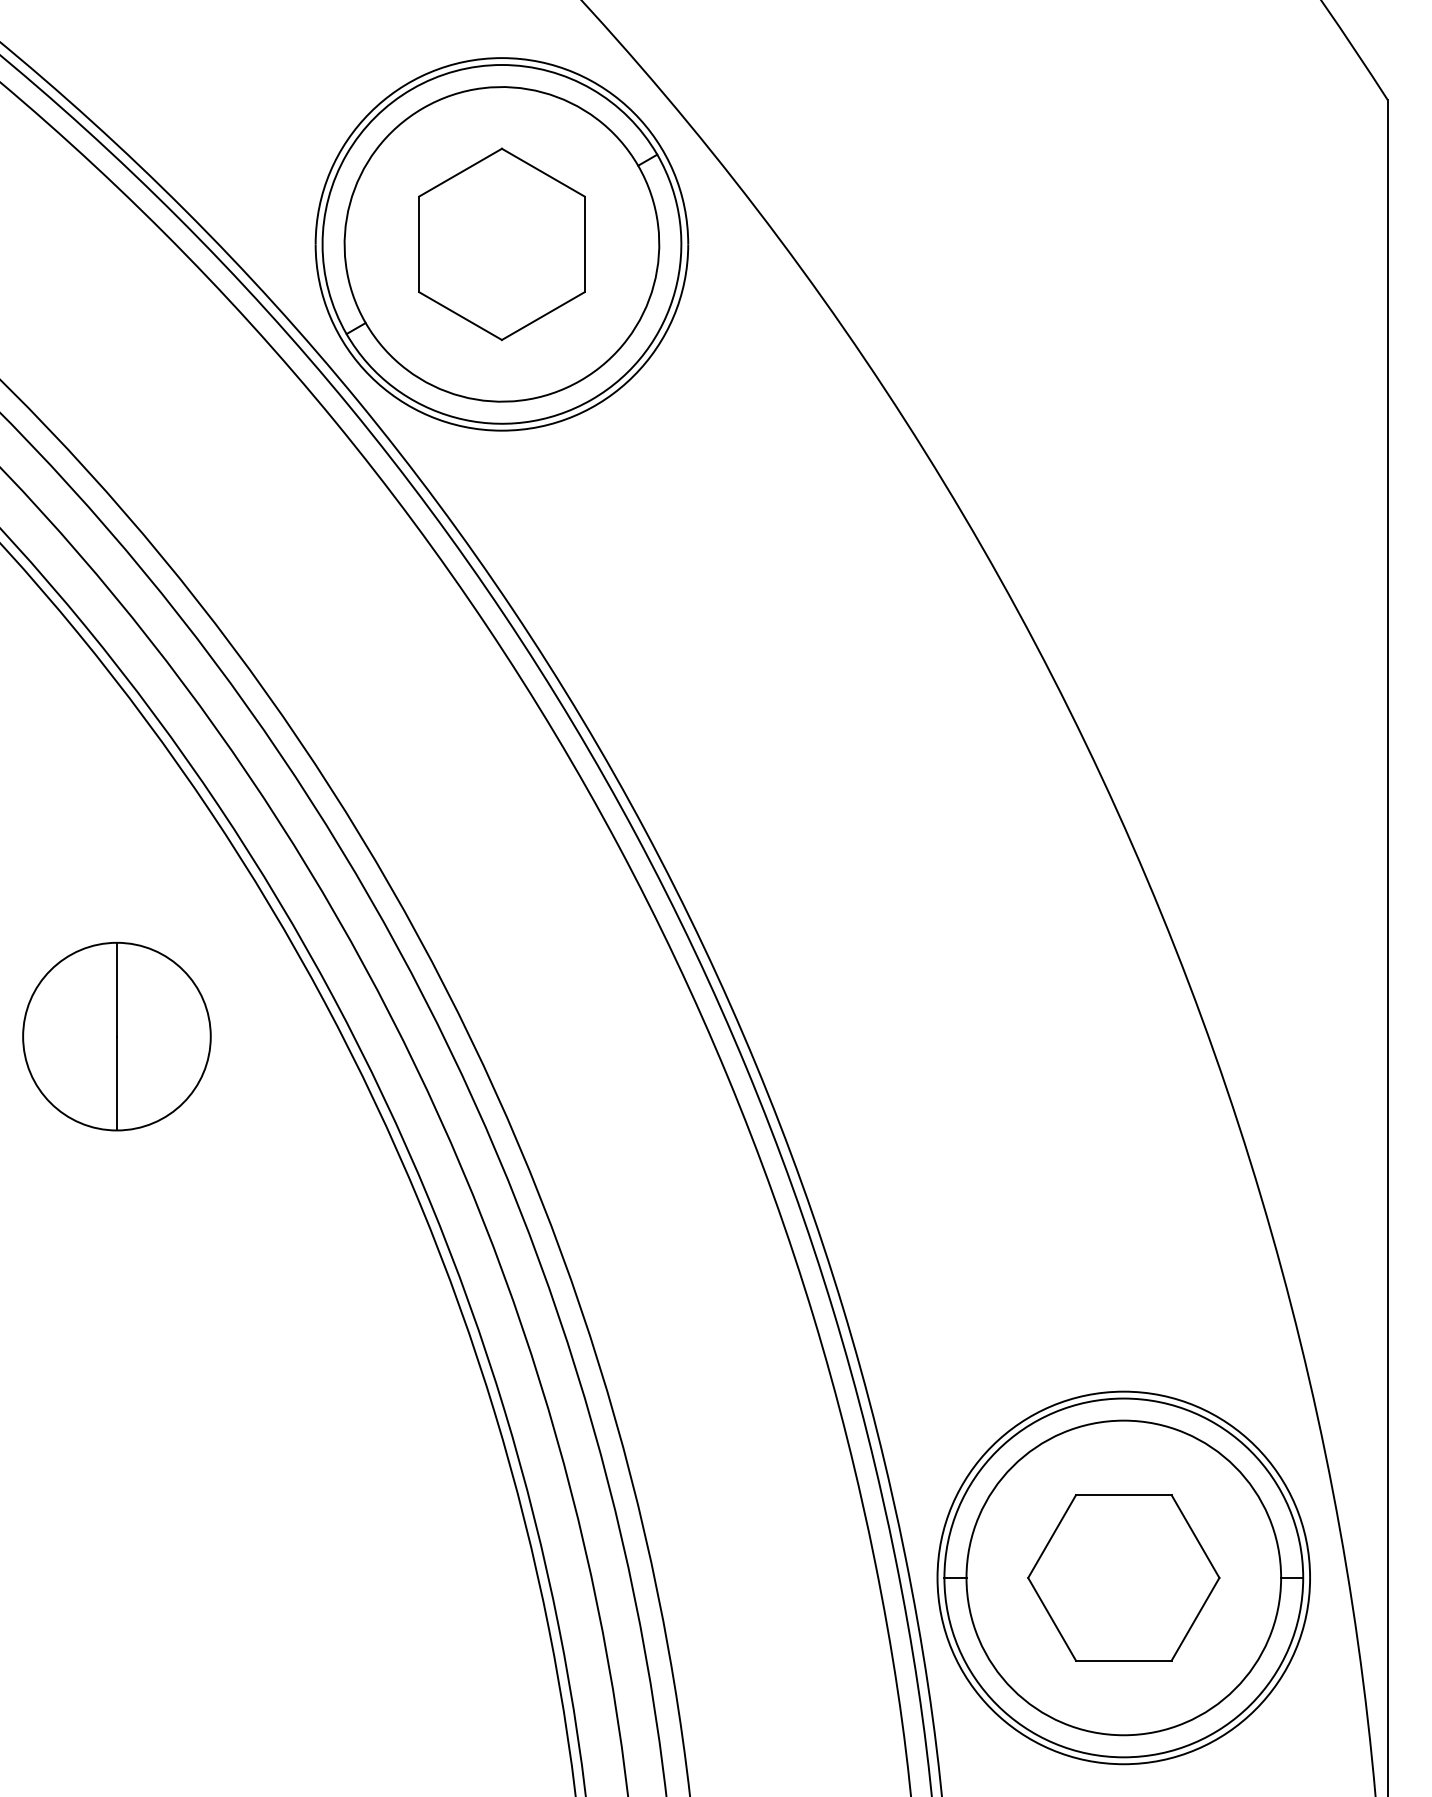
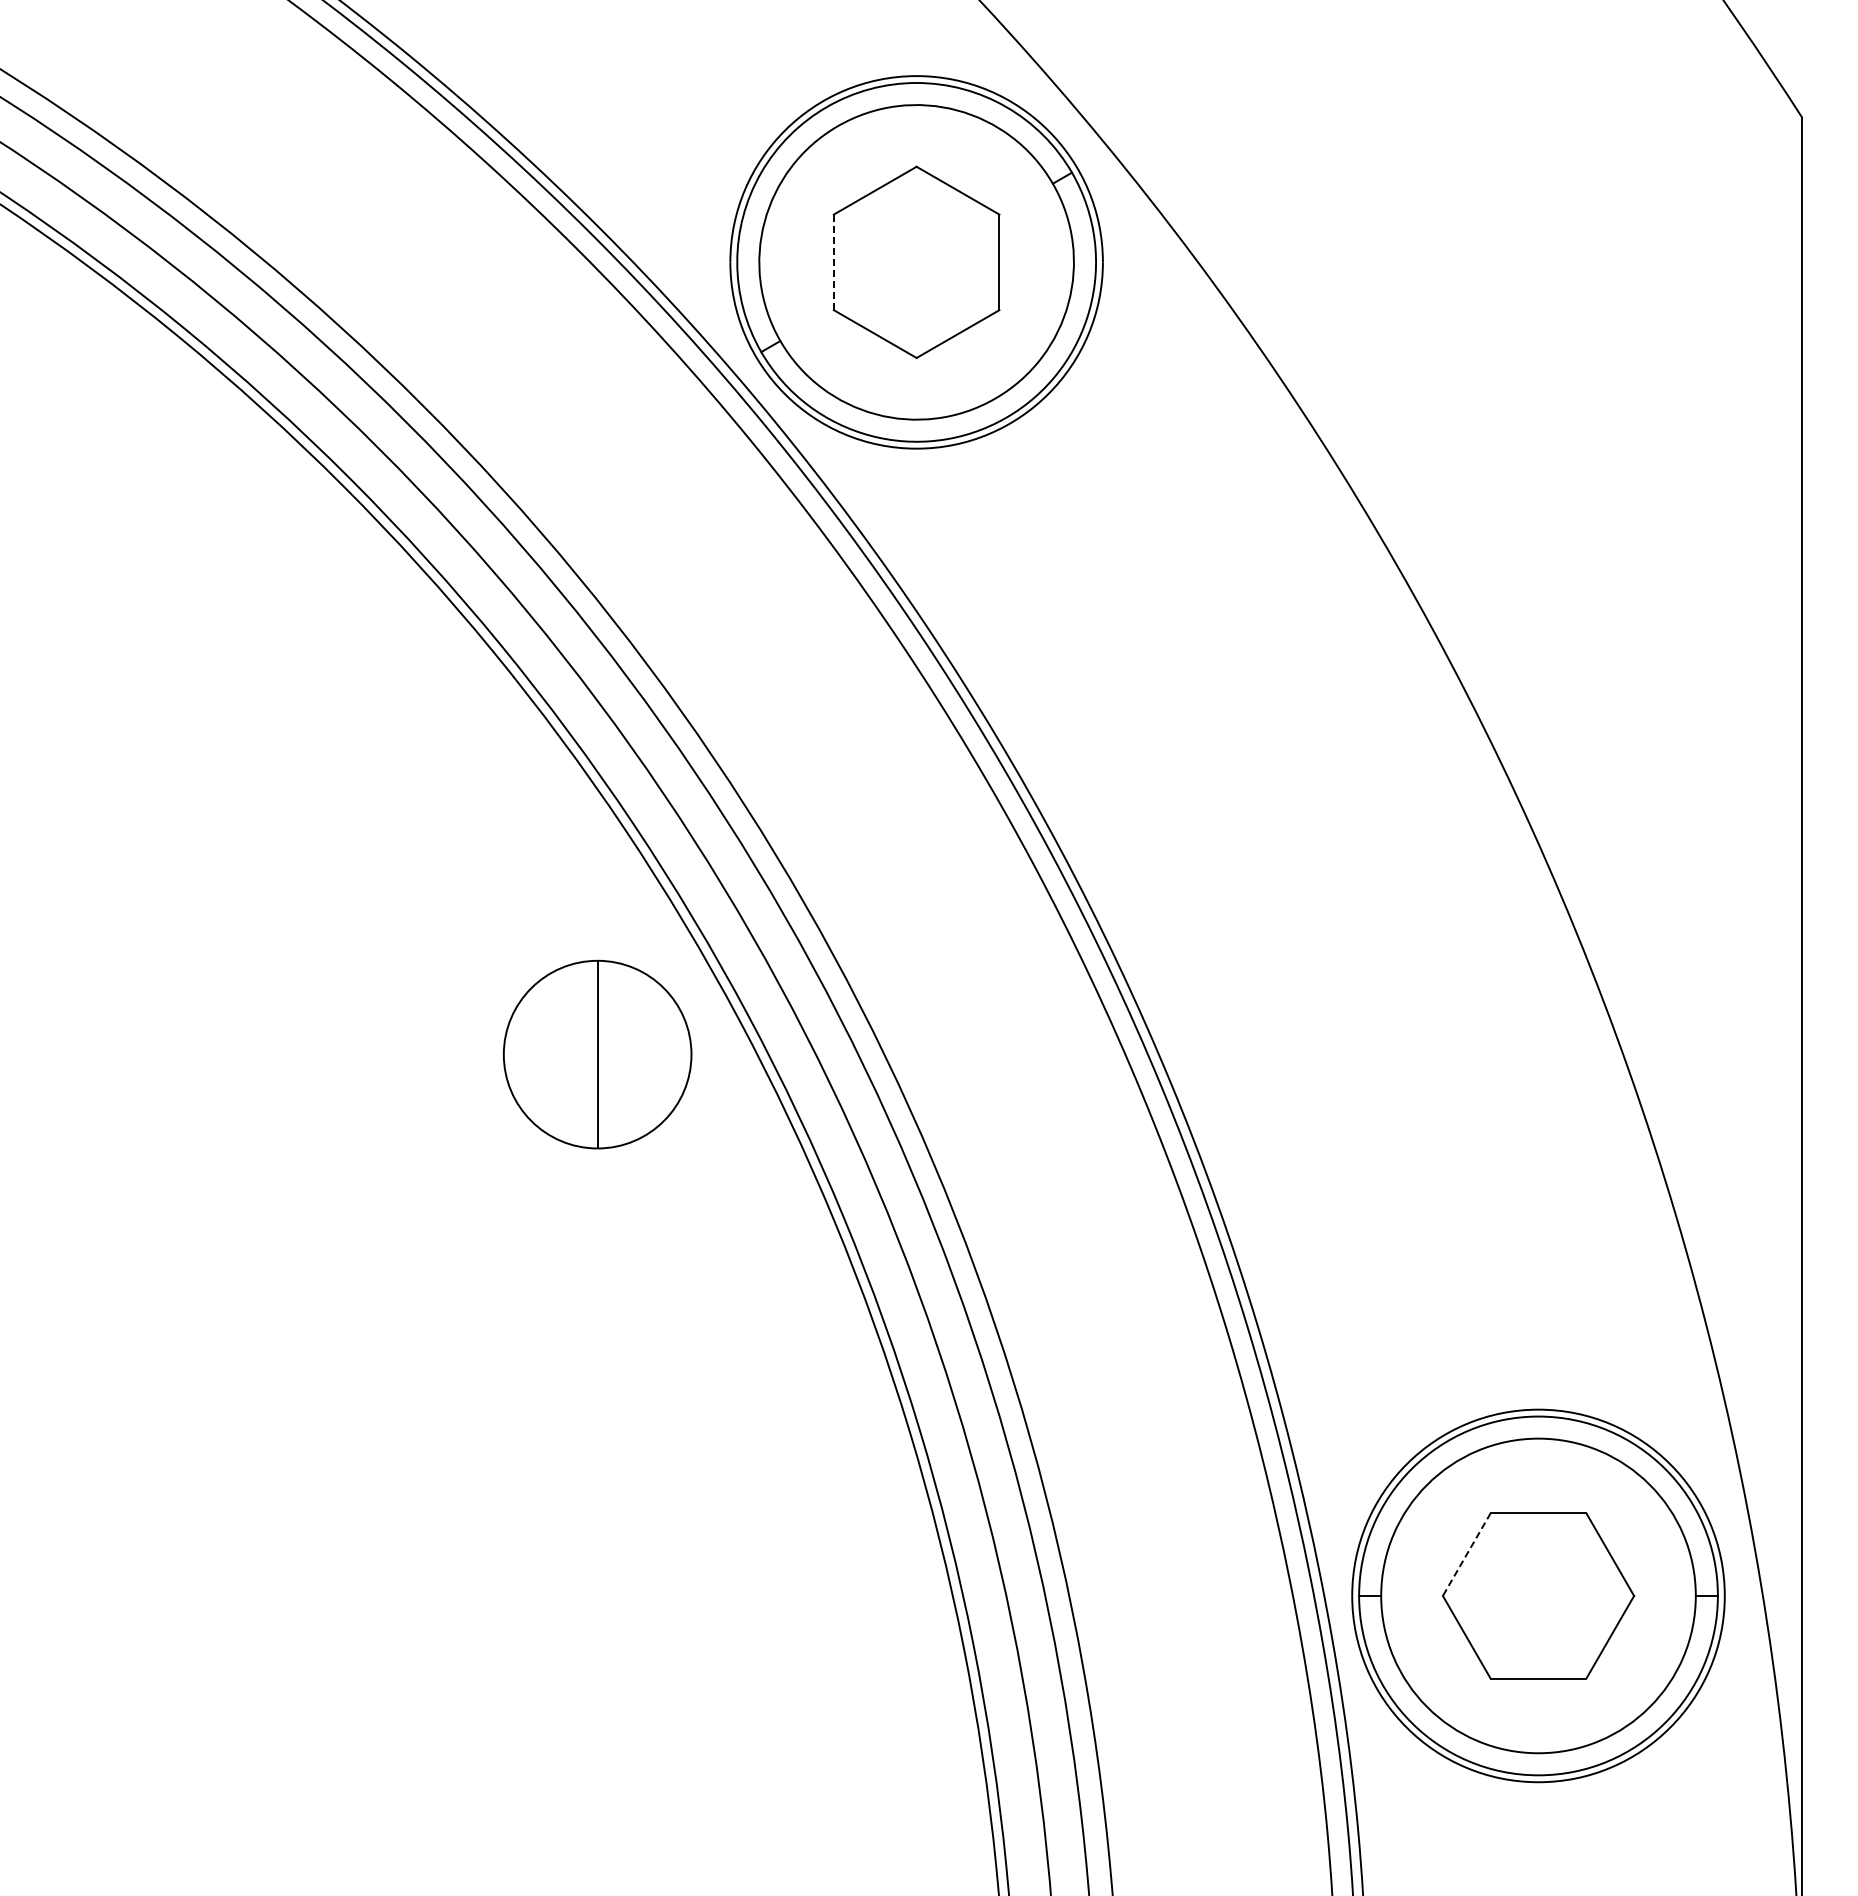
line: (418, 244) -> (833, 262), solid -> dashed
part: (116, 1036) -> (597, 1054), moved
line: (1051, 1536) -> (1466, 1554), solid -> dashed

